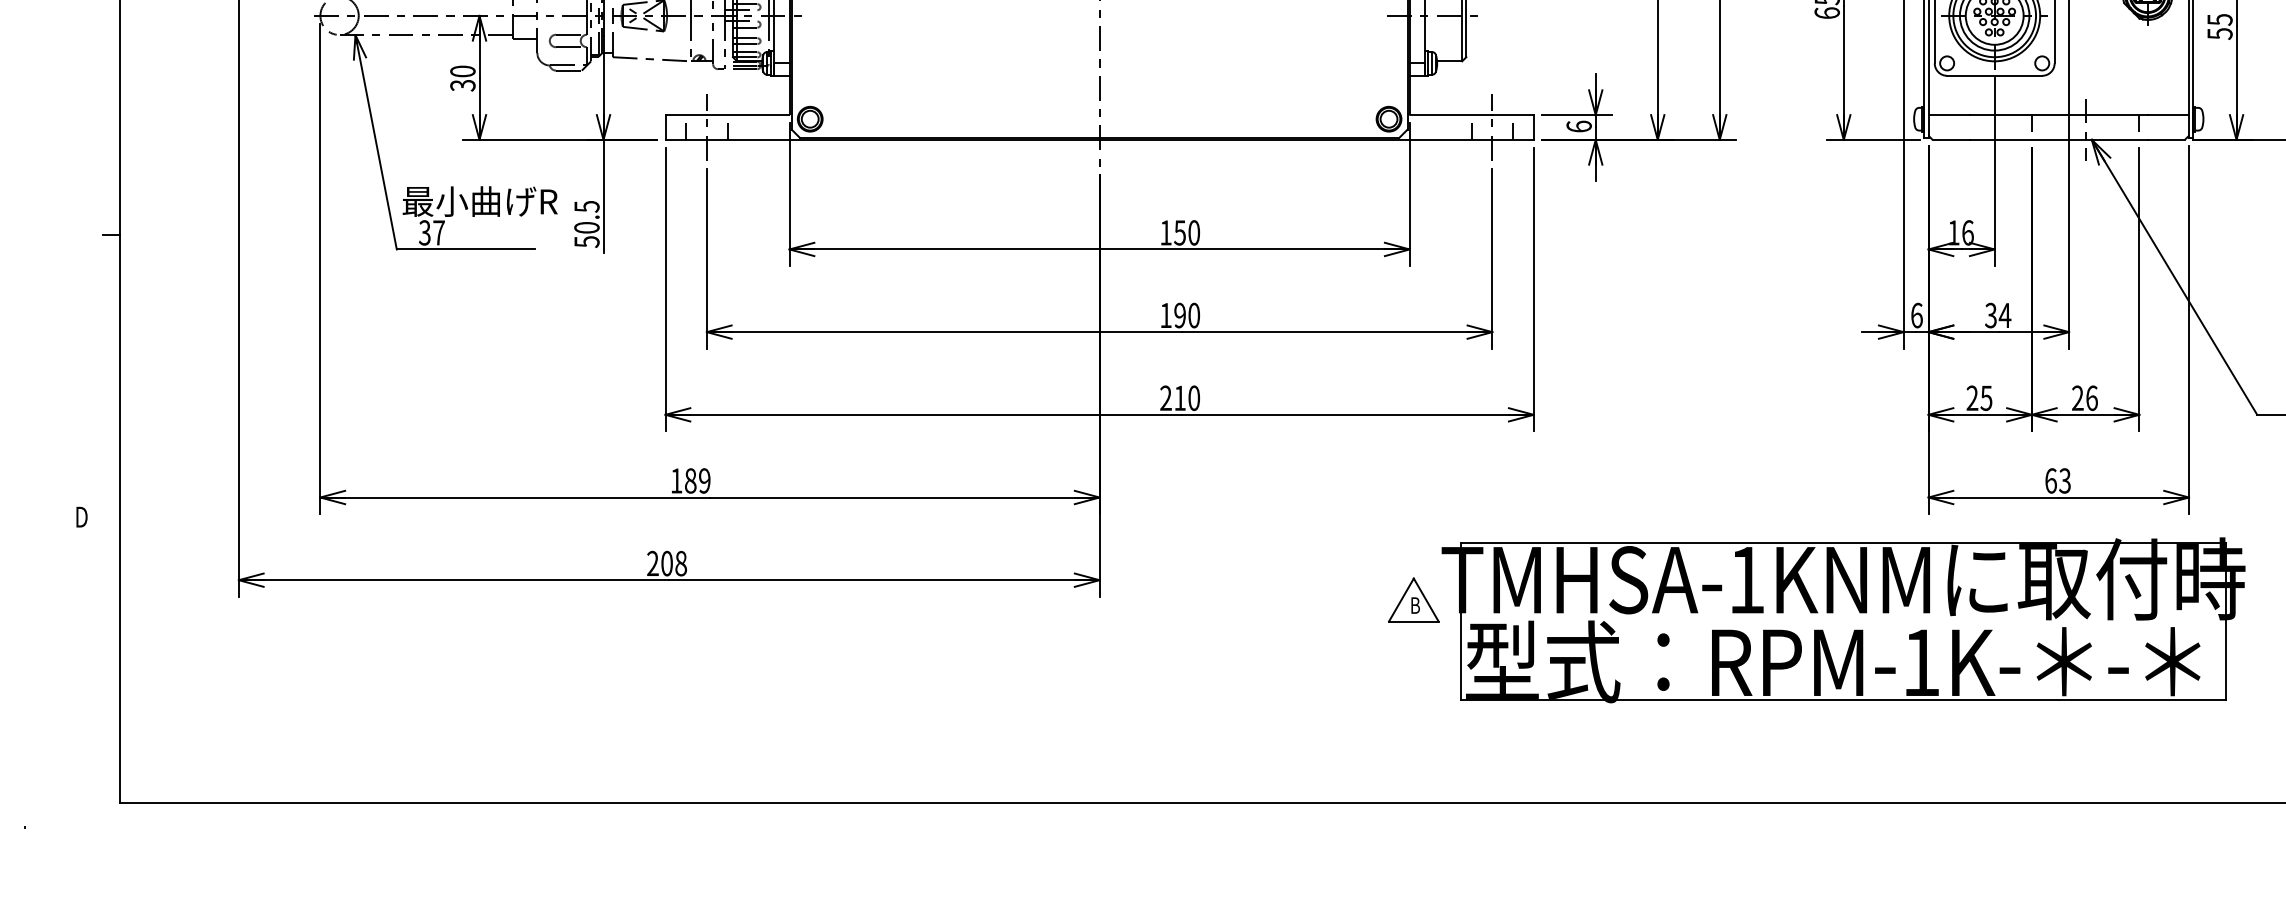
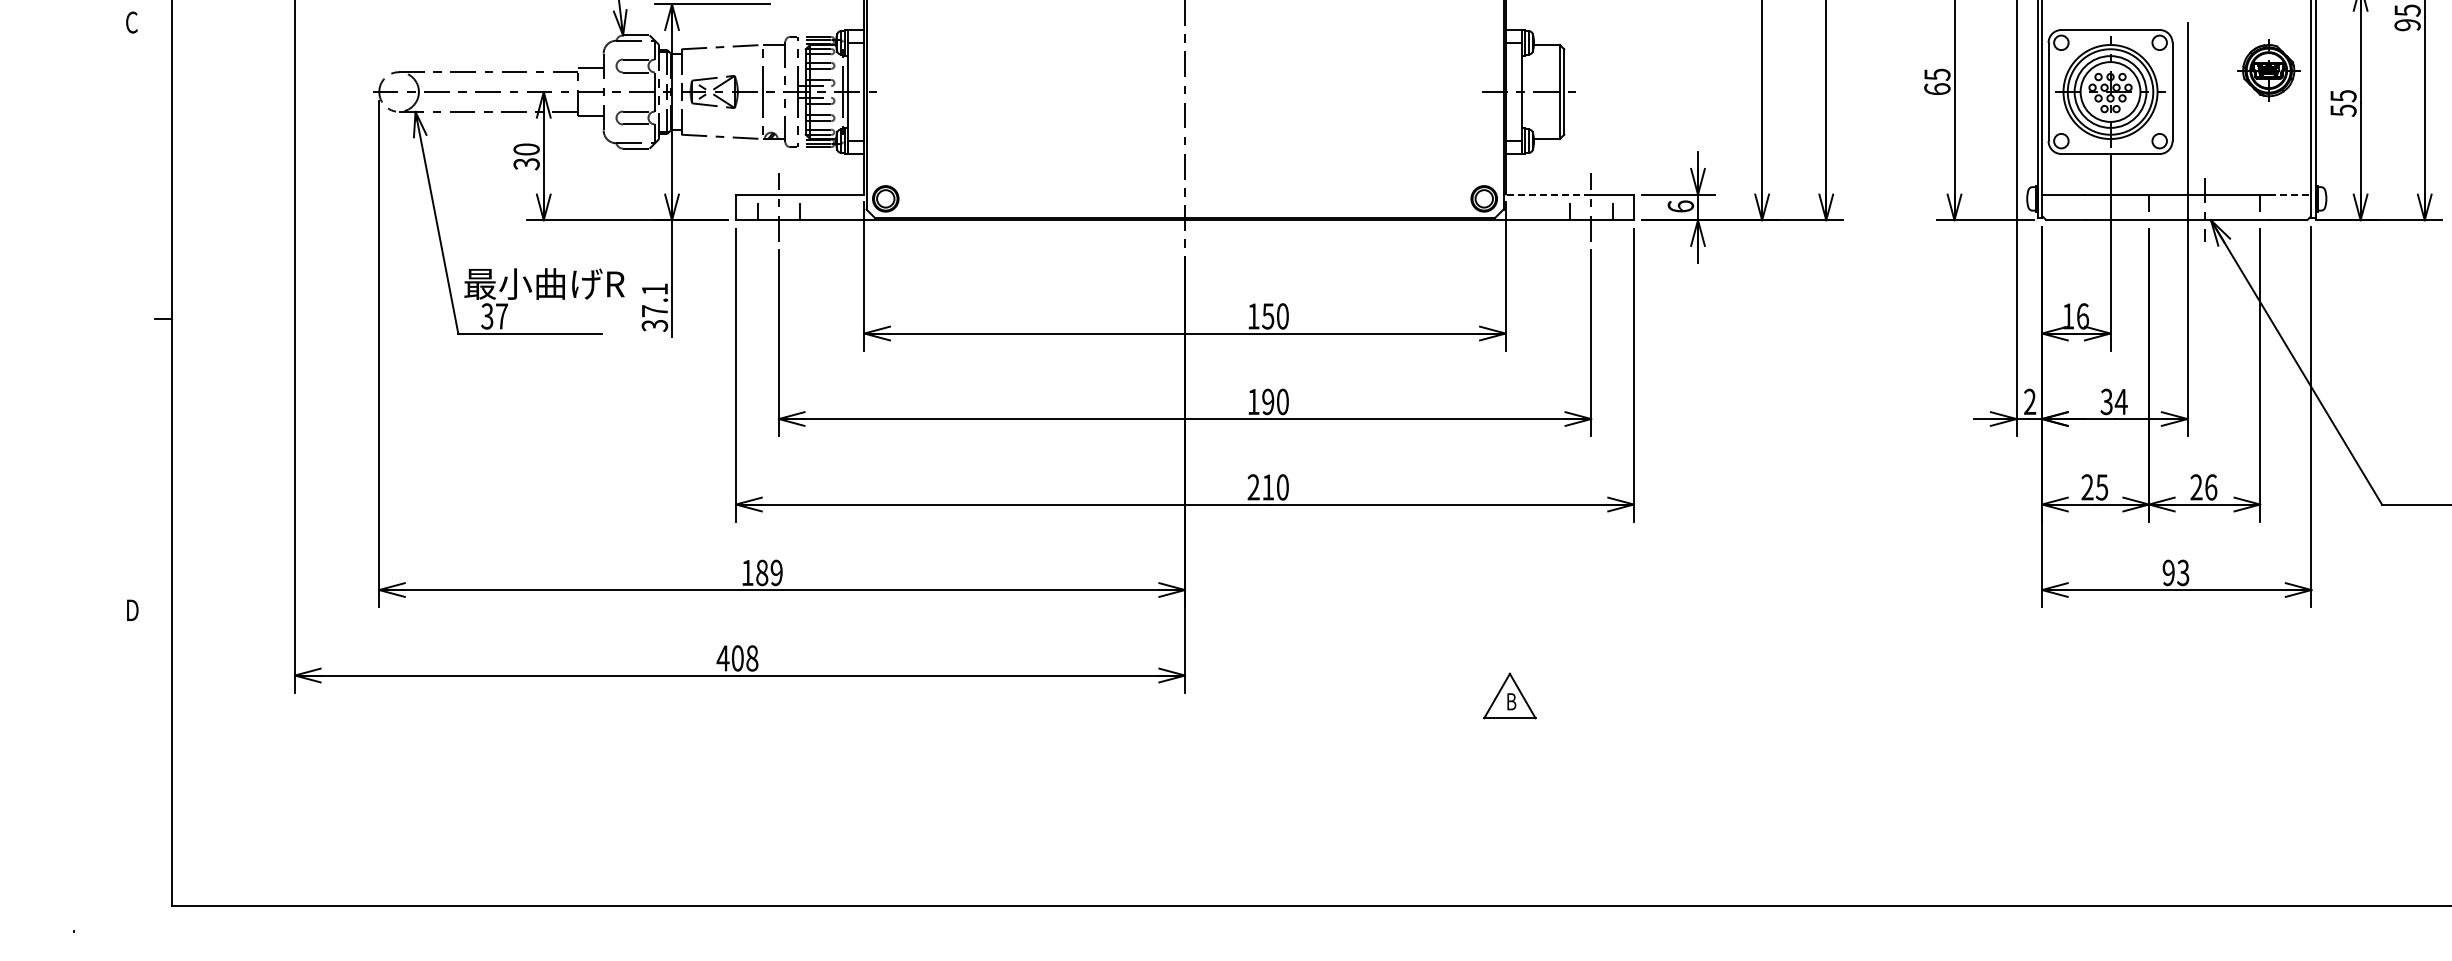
line: (1451, 114) -> (1548, 194), solid -> dashed
line: (2168, 114) -> (2290, 194), solid -> dashed
text: (586, 224) -> (654, 307), 50.5 -> 37.1
text: (1917, 315) -> (2030, 401), 6 -> 2
text: (2050, 480) -> (2168, 572), 63 -> 93
text: (652, 563) -> (722, 658), 208 -> 408
part: (1842, 619) -> (1953, 716), removed

